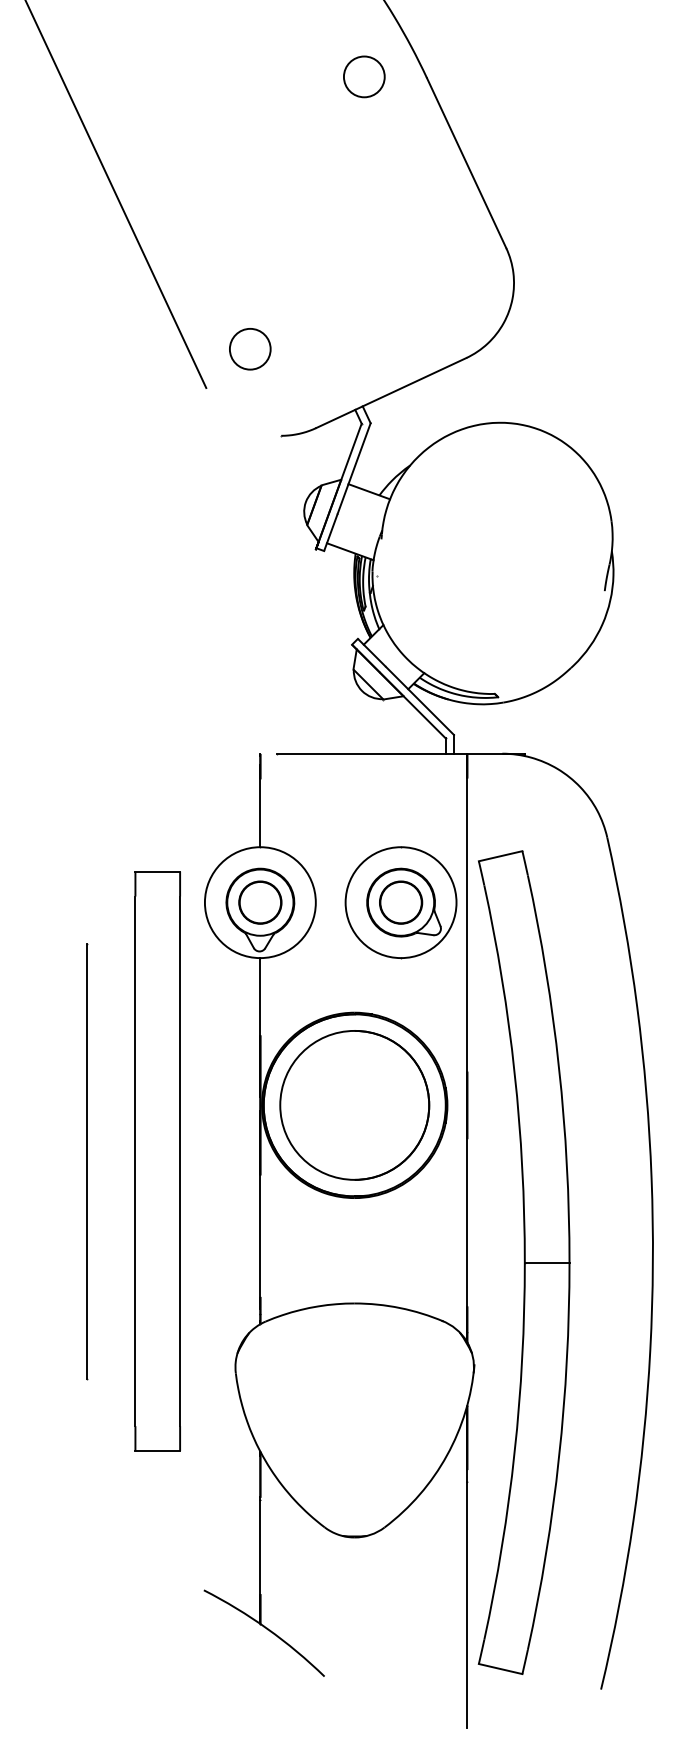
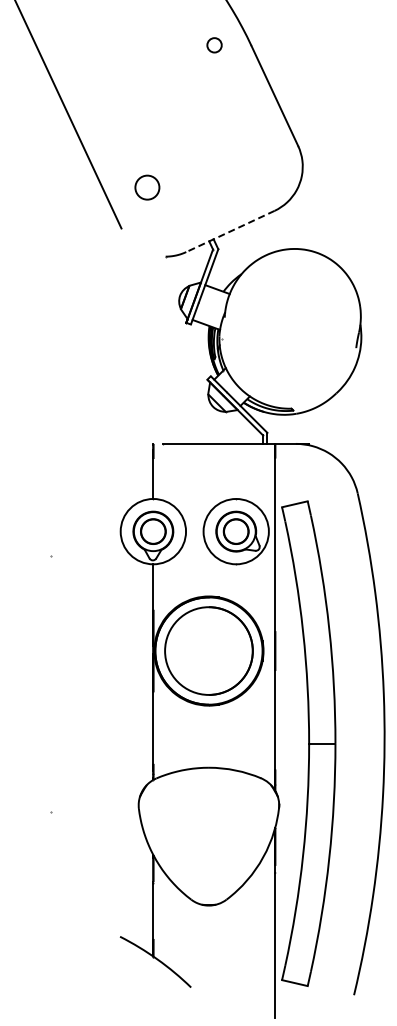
circle: (364, 77) -> (214, 45), size x0.6
circle: (250, 348) -> (147, 187), moved
line: (391, 393) -> (230, 231), solid -> dashed
part: (157, 1160) -> (92, 683), removed
line: (87, 1162) -> (51, 684), removed

